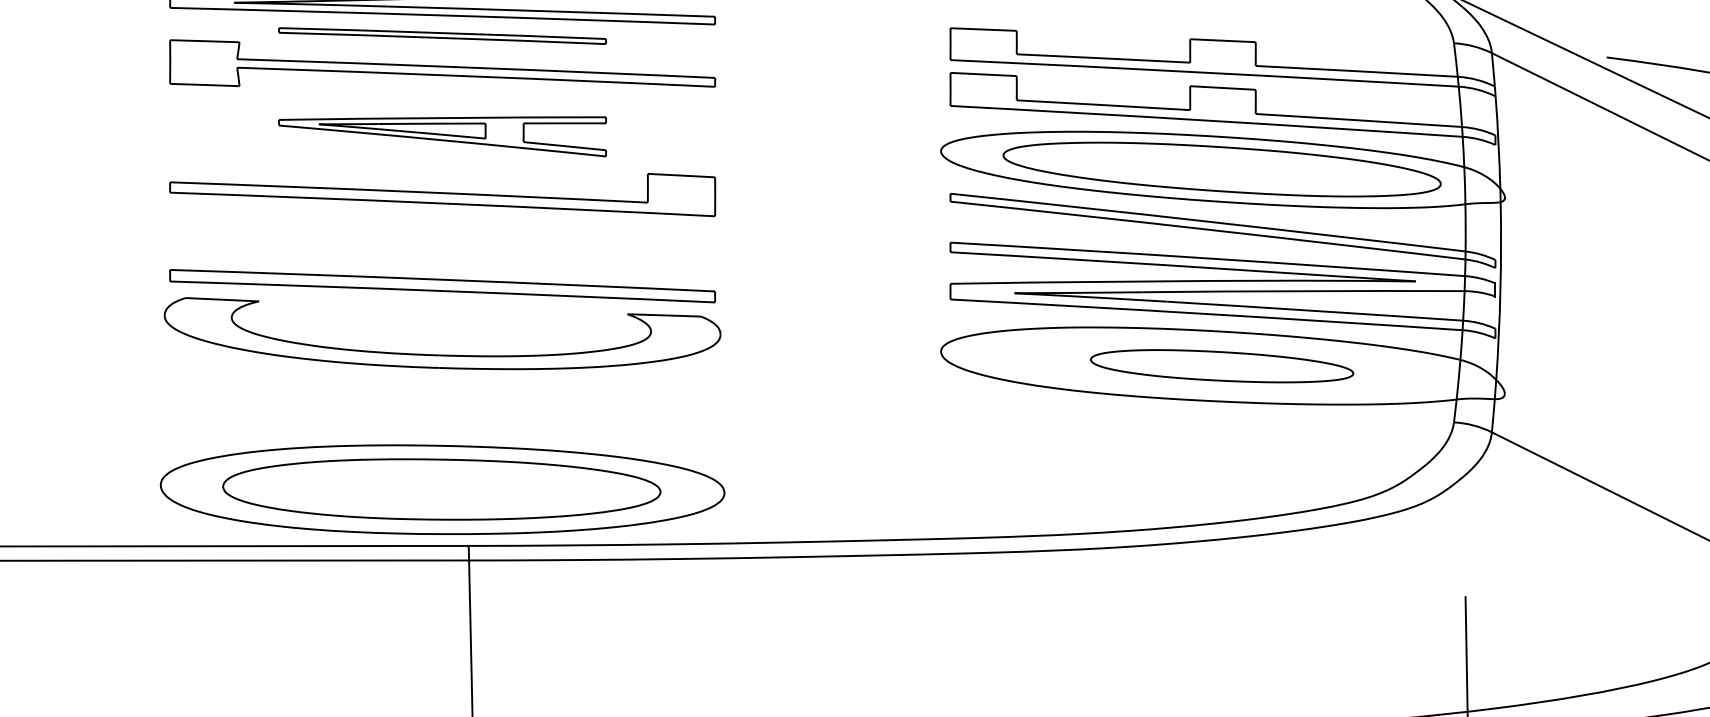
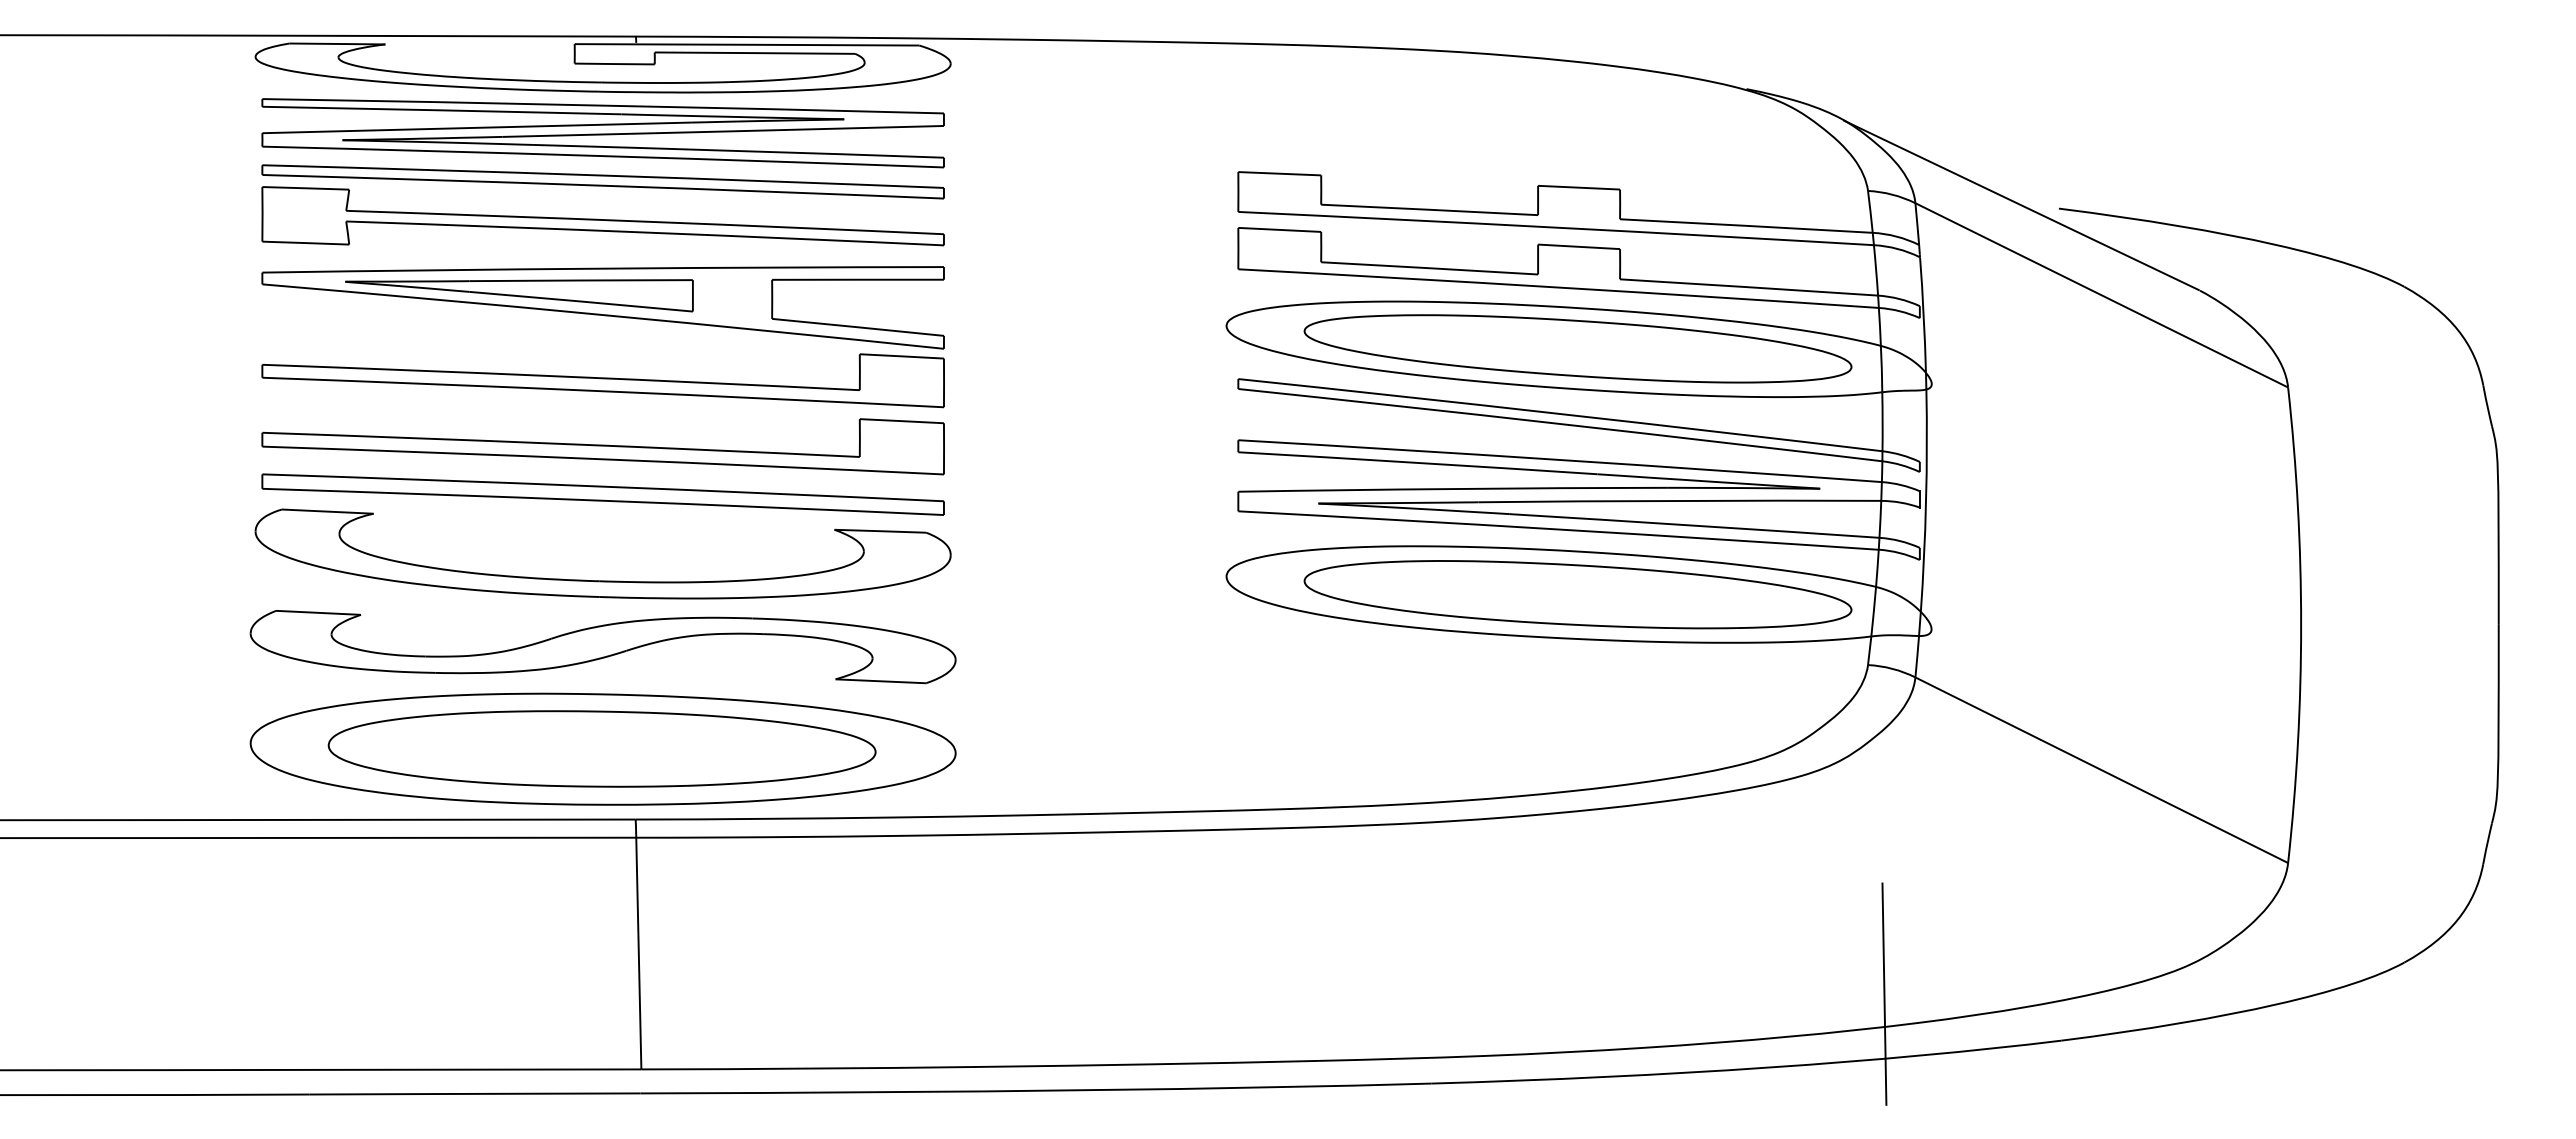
part: (442, 35) -> (602, 181), size x1.67
part: (442, 136) -> (602, 307), size x1.67
part: (442, 247) -> (602, 446), added
part: (1221, 365) -> (1577, 594), size x1.67
part: (442, 408) -> (602, 647), added

